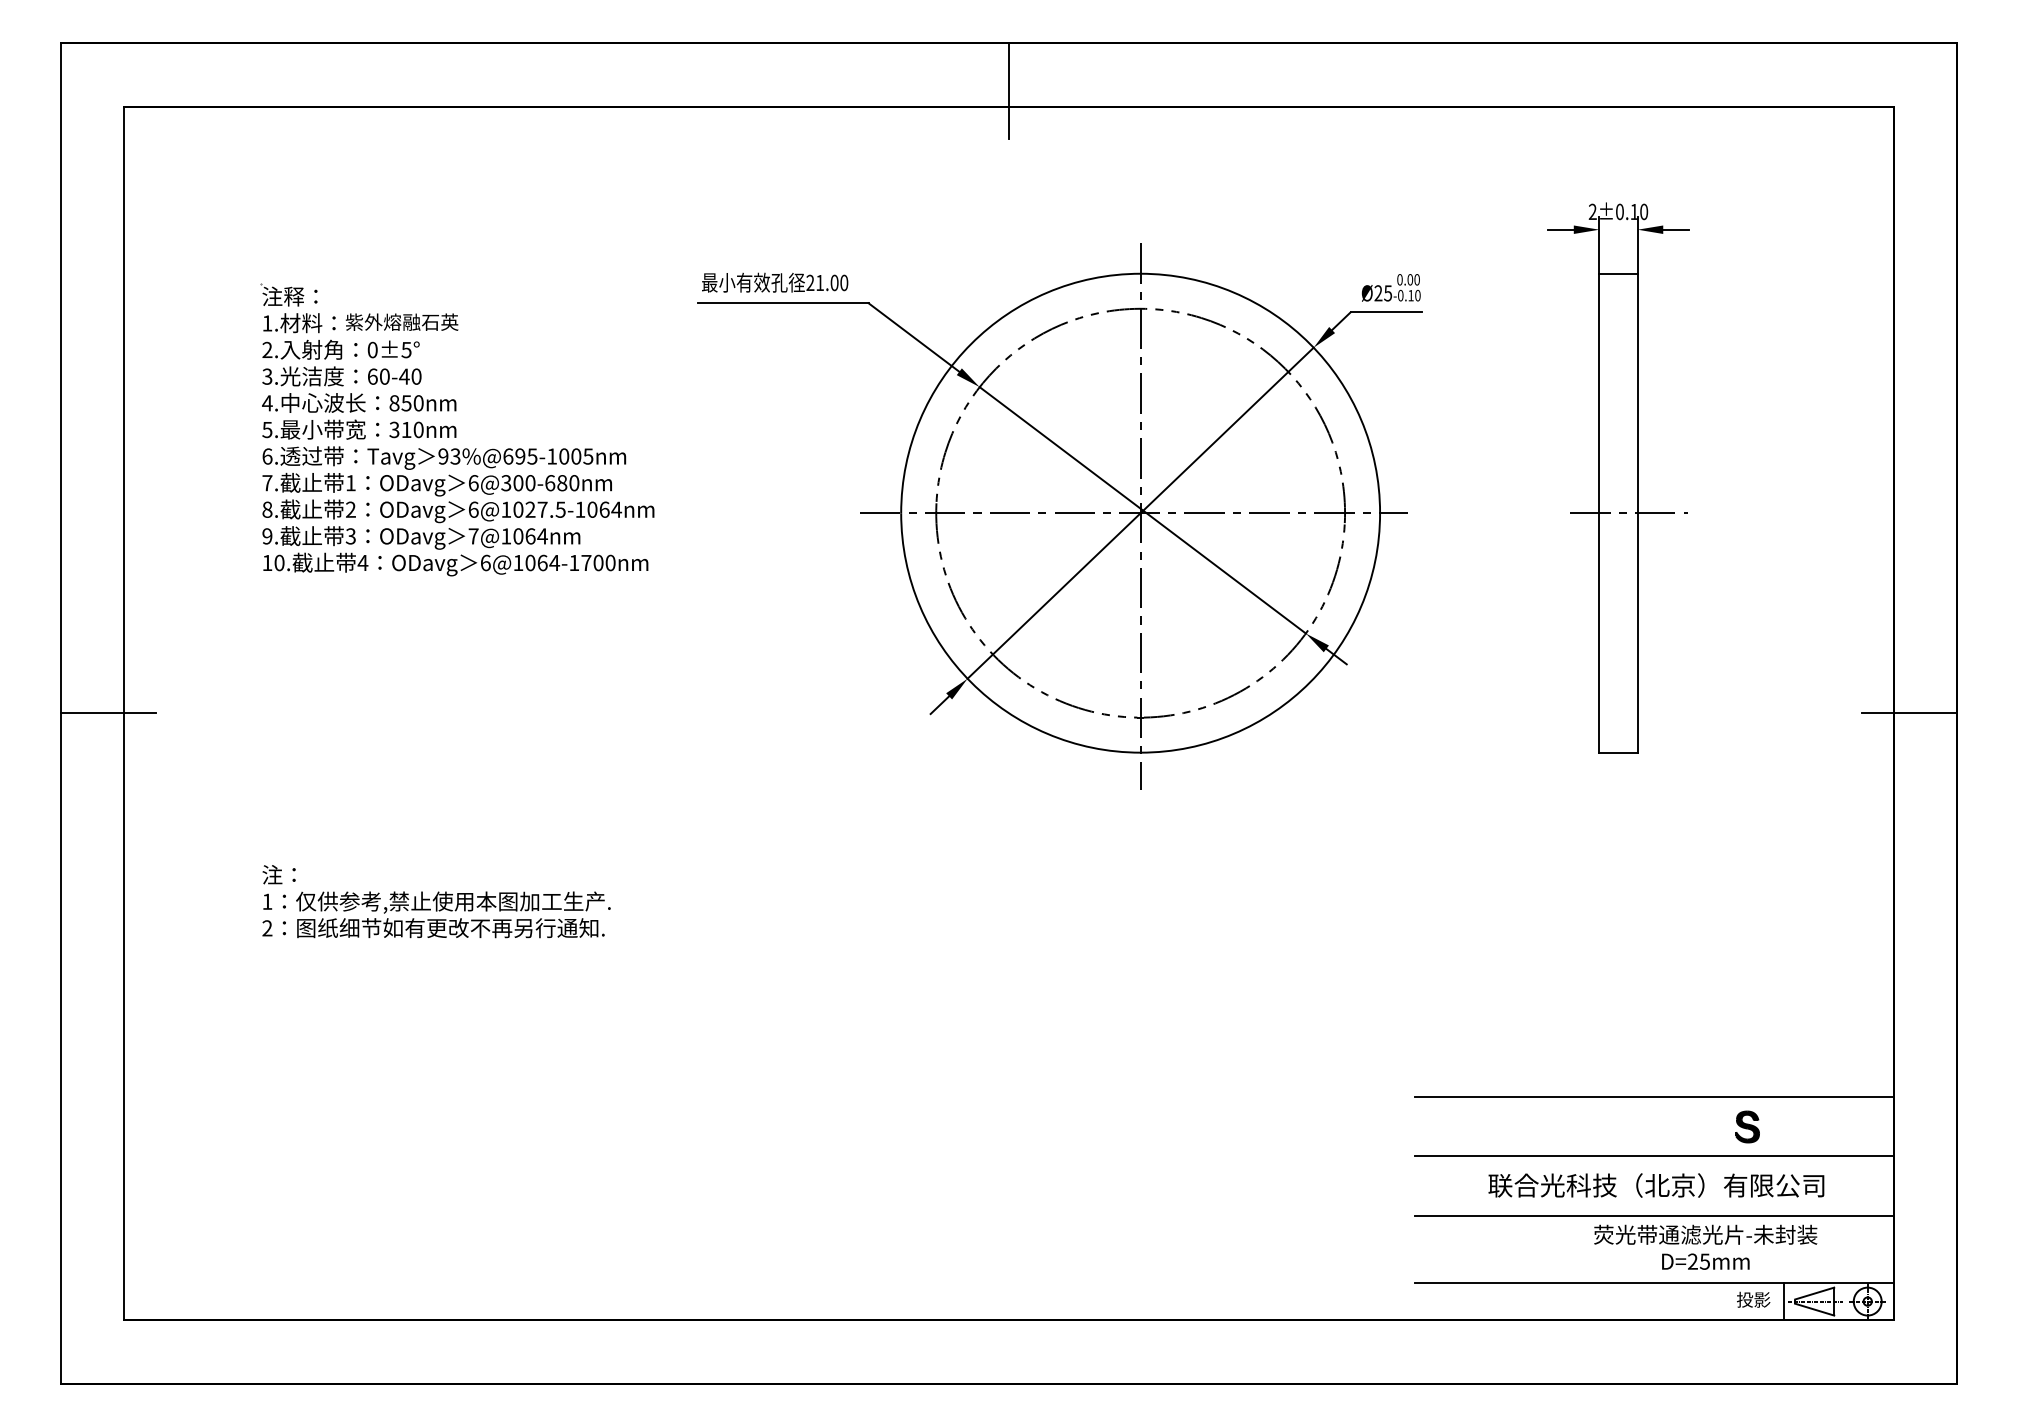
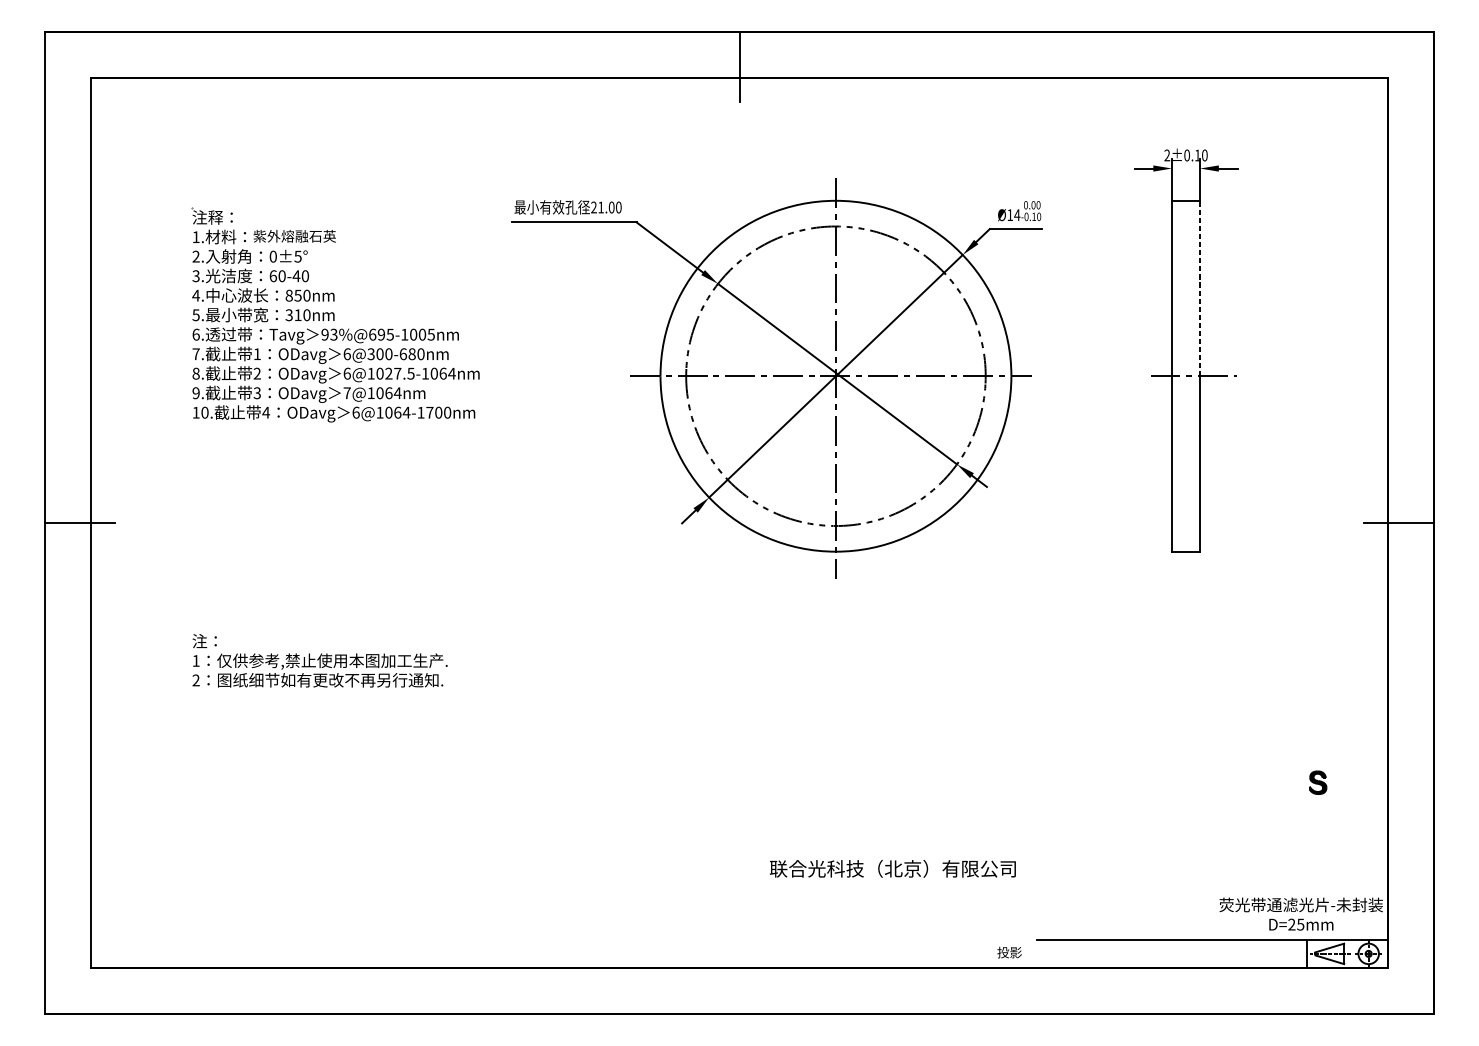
text: (1383, 293) -> (1013, 215), Ø25 -> Ø14
line: (1637, 393) -> (1200, 288), solid -> dashed
line: (1653, 1096) -> (1211, 803), removed
part: (1747, 1126) -> (1317, 782), moved
line: (1653, 1156) -> (1211, 847), removed
text: (1656, 1185) -> (893, 868), moved
line: (1653, 1215) -> (1211, 890), removed
text: (1705, 1246) -> (1301, 913), moved
text: (1753, 1299) -> (1009, 952), moved

